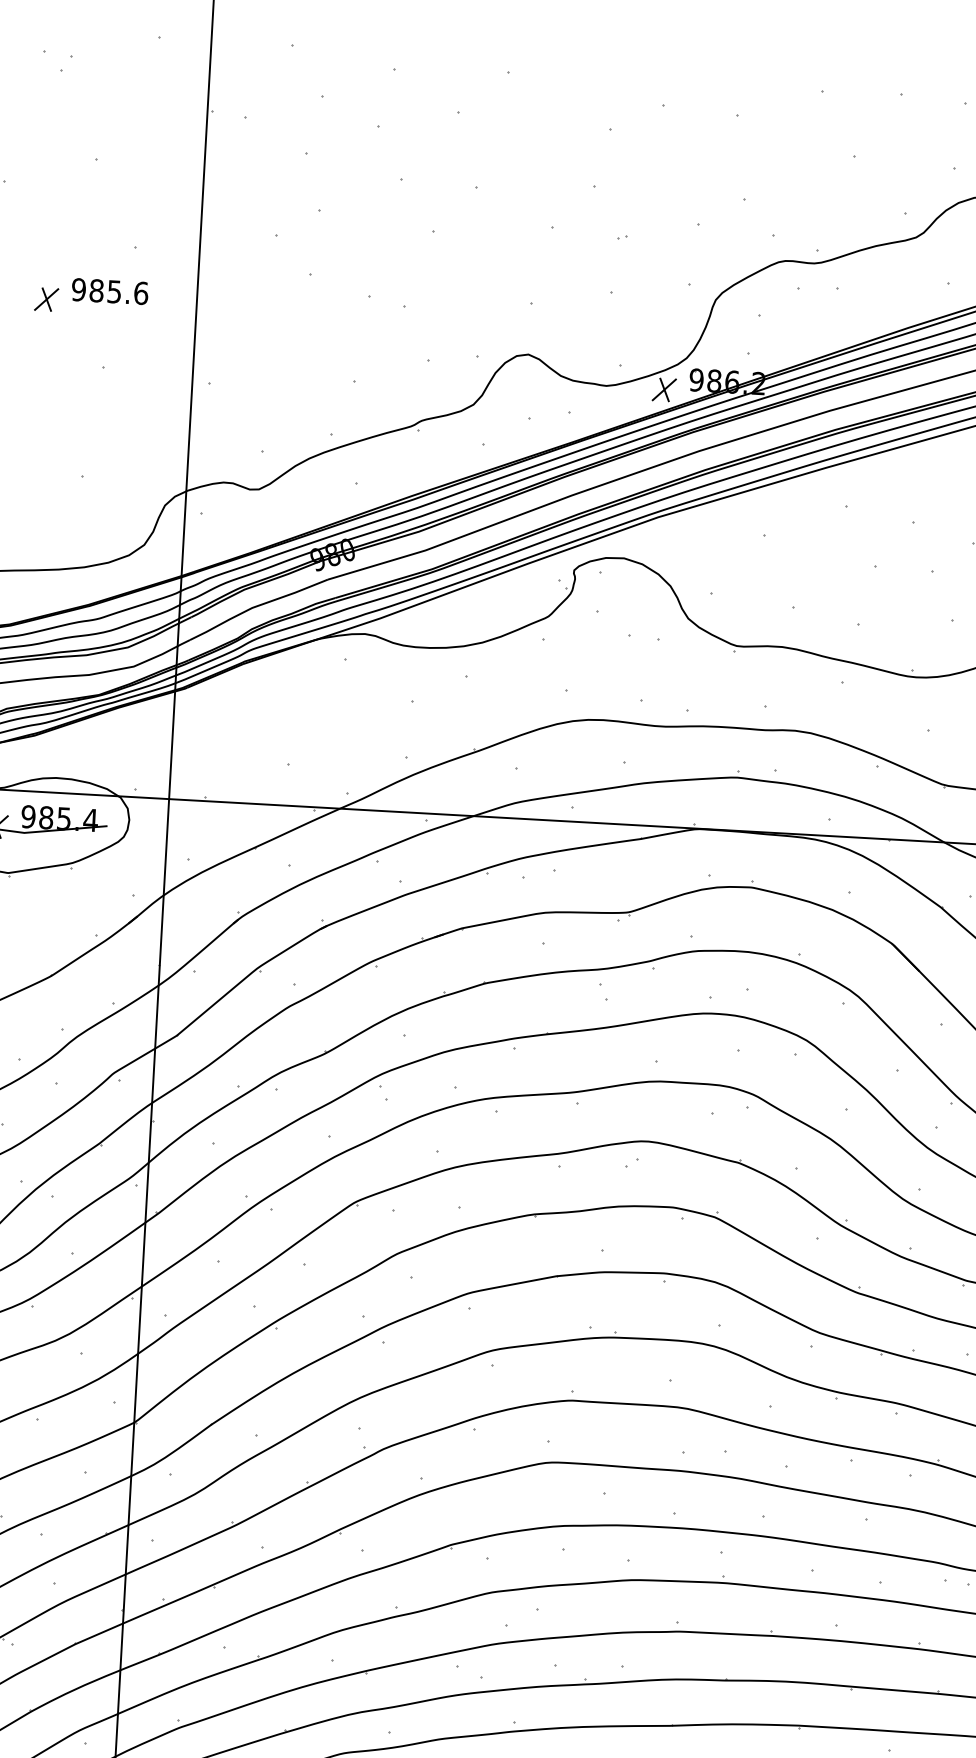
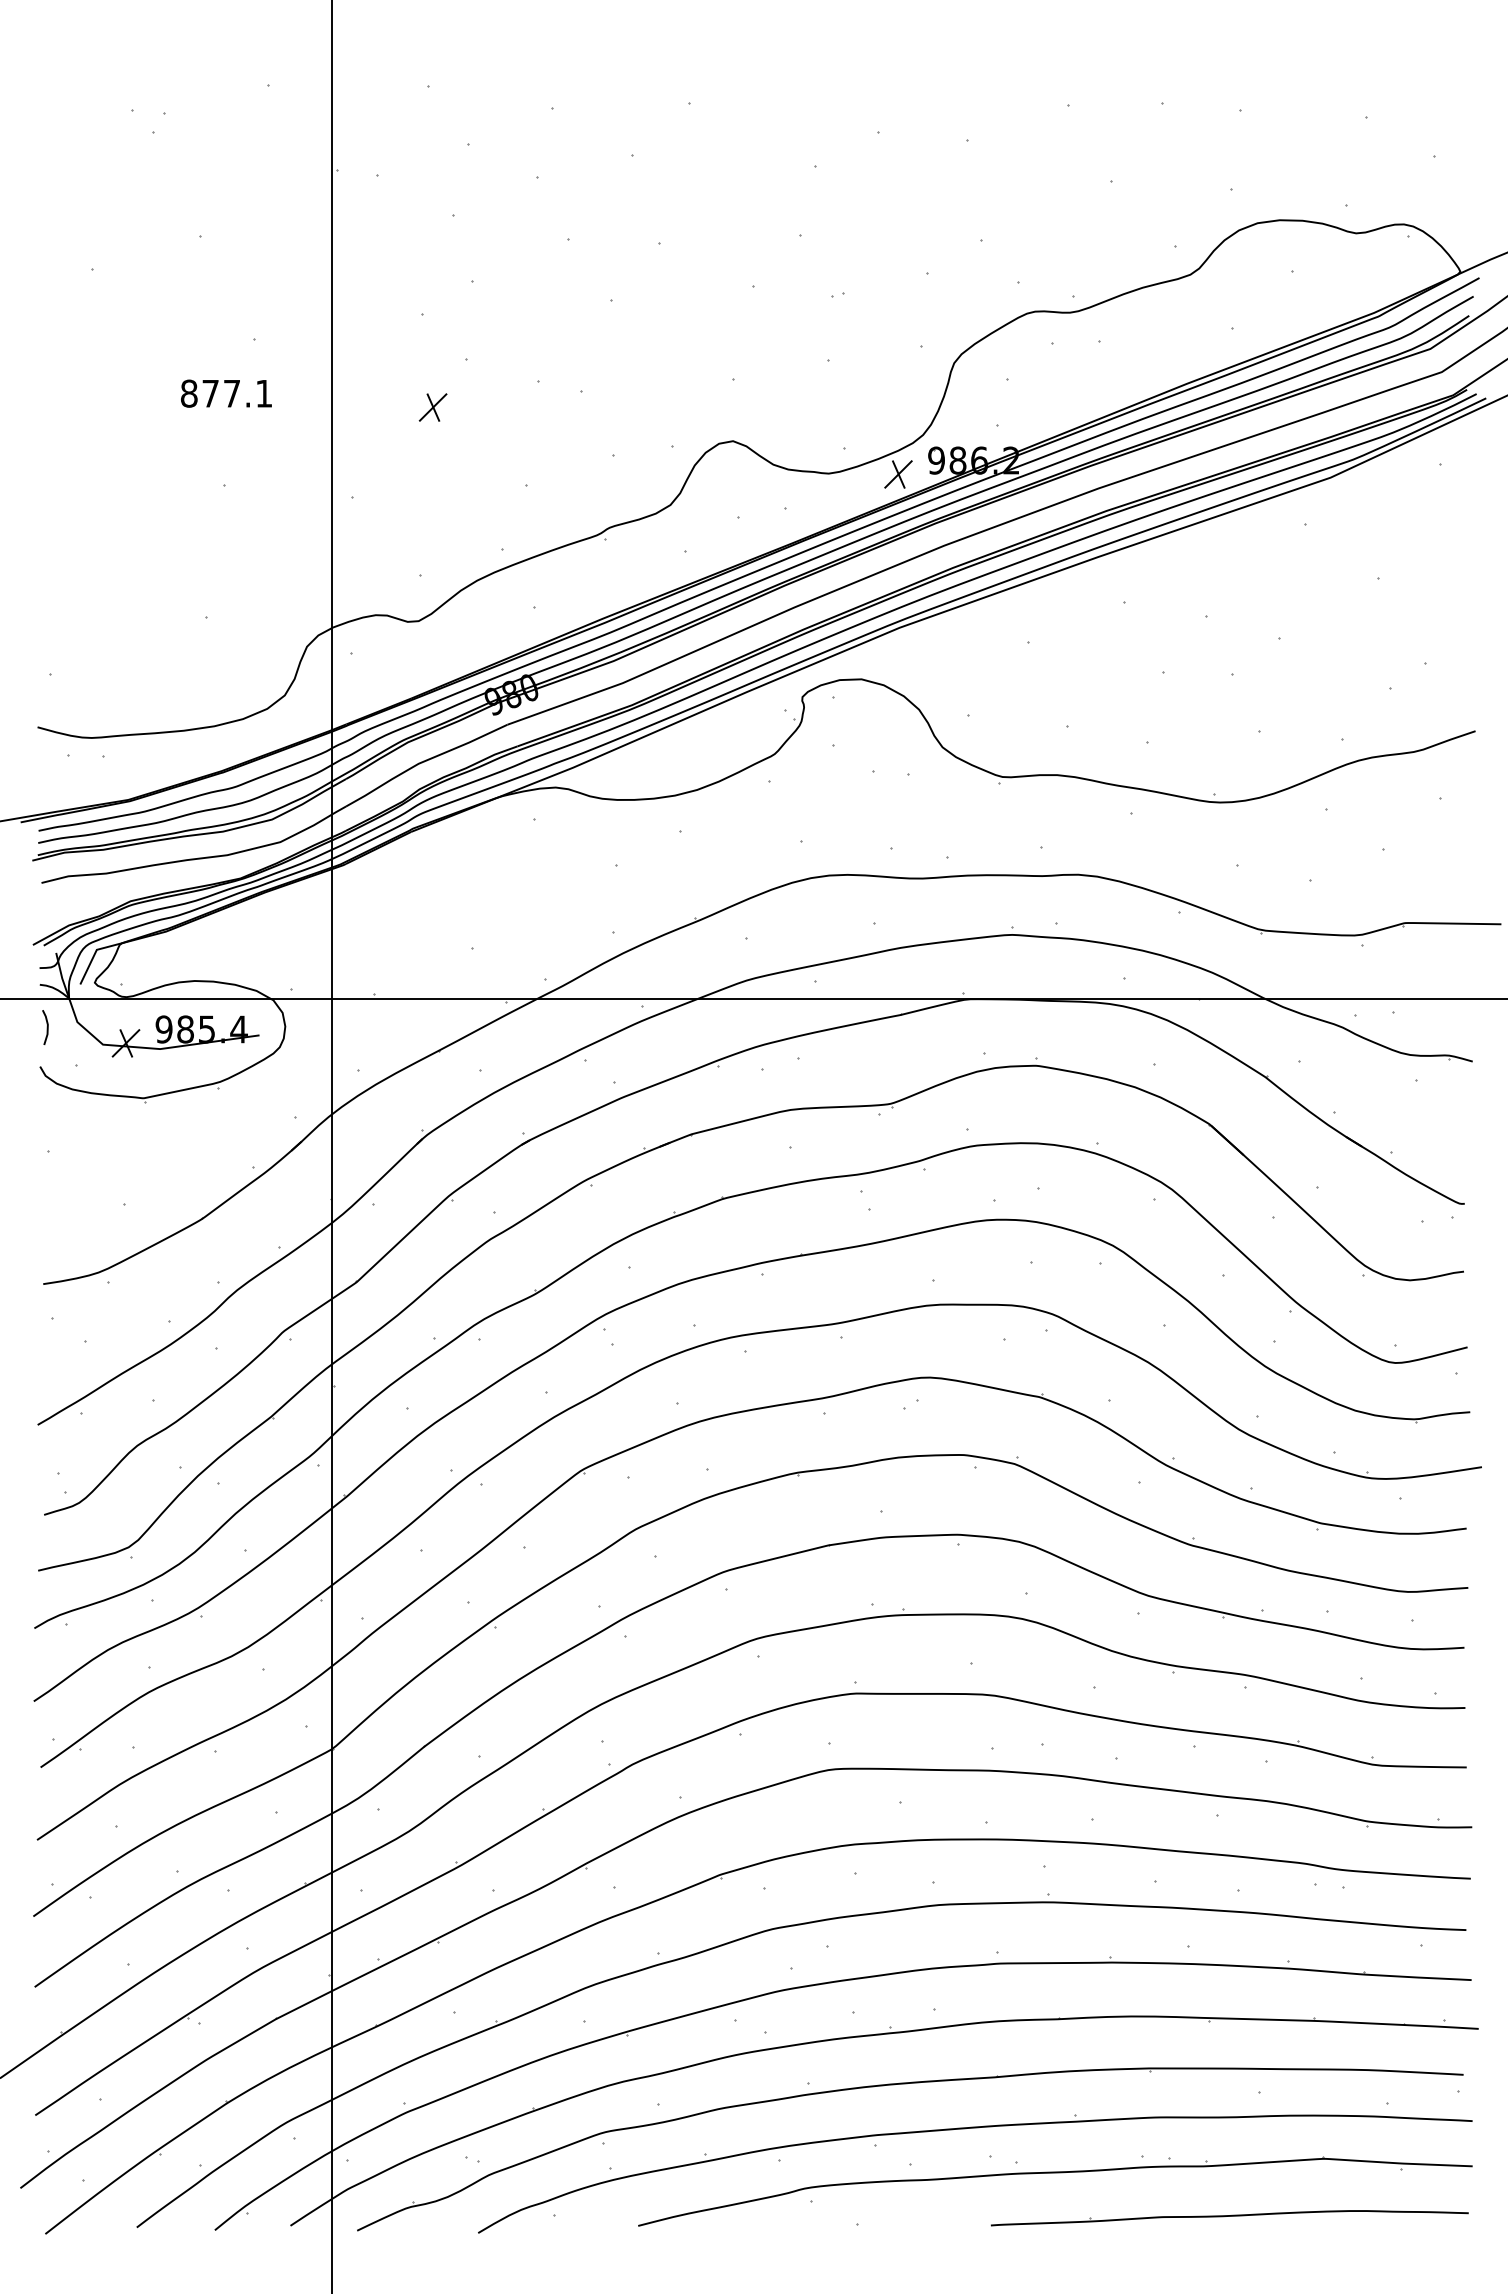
text: (109, 291) -> (226, 393), 985.6 -> 877.1
part: (46, 299) -> (432, 407), moved

